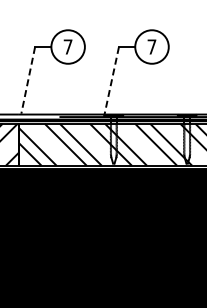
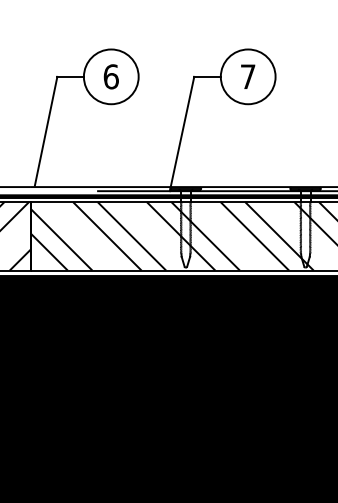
text: (67, 46) -> (110, 75), 7 -> 6
line: (28, 80) -> (46, 131), dashed -> solid
line: (111, 82) -> (182, 134), dashed -> solid

